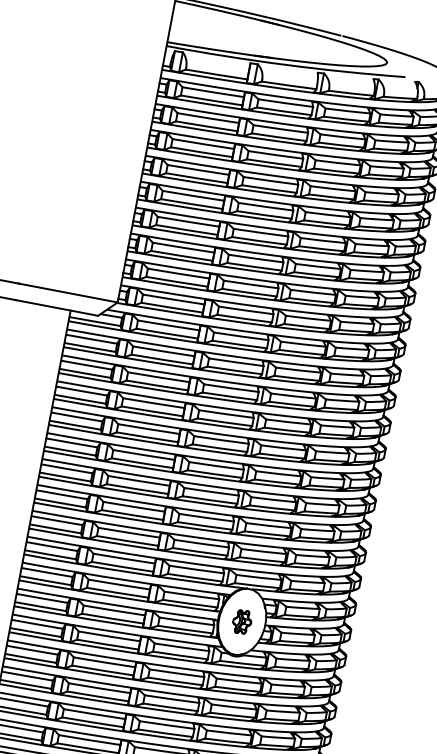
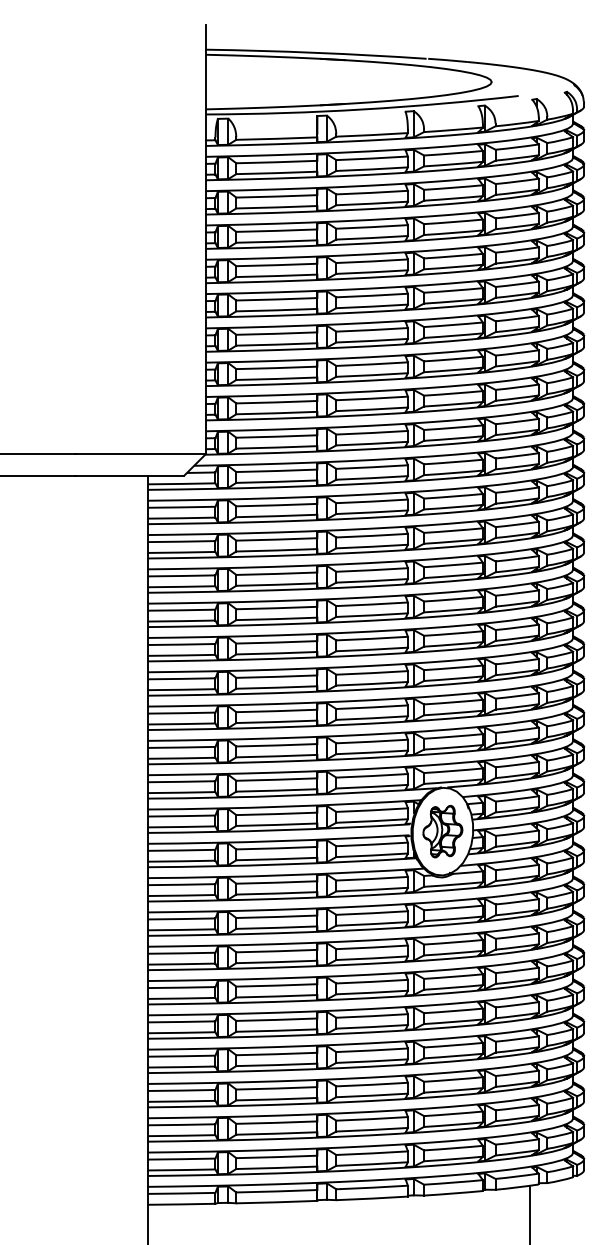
part: (241, 621) -> (442, 831), size x1.67

